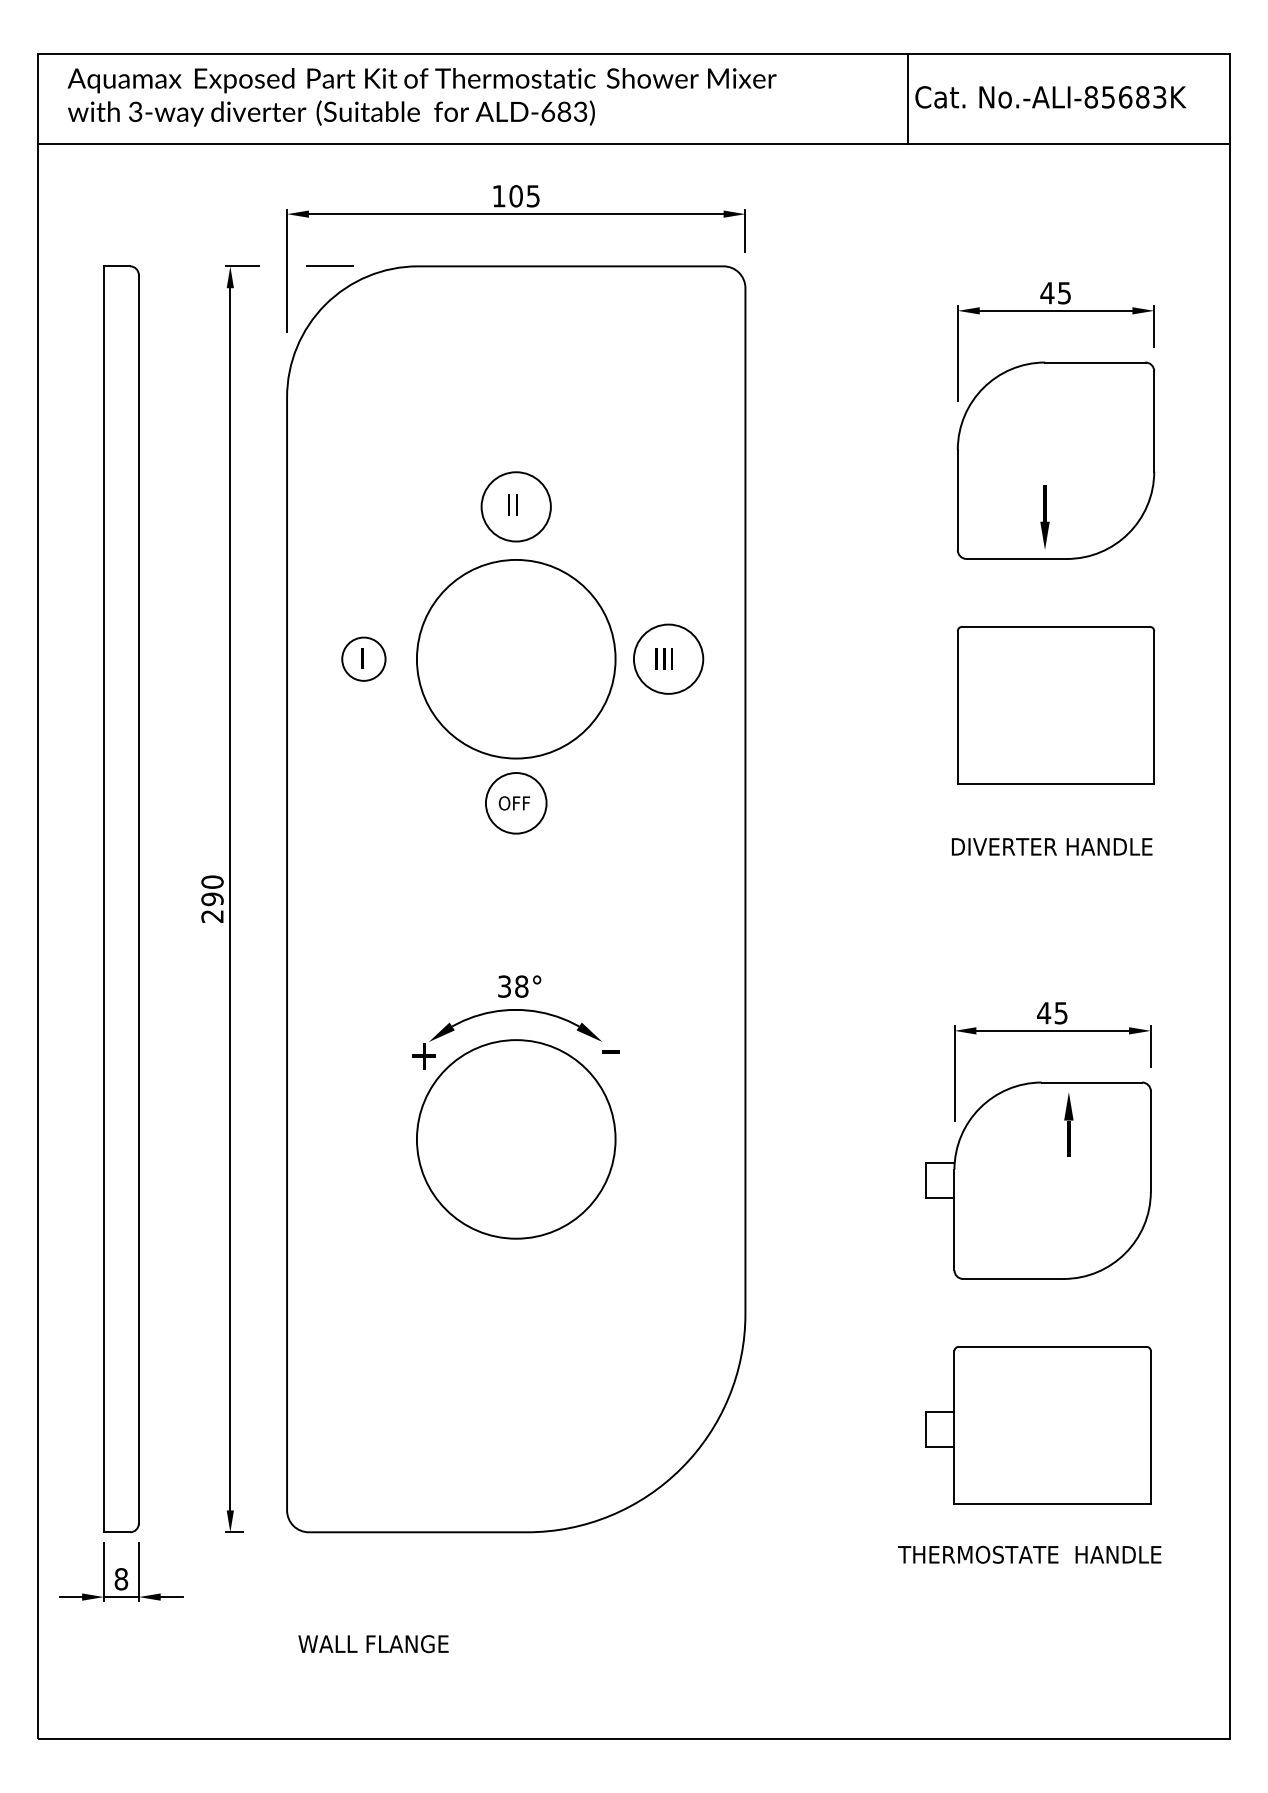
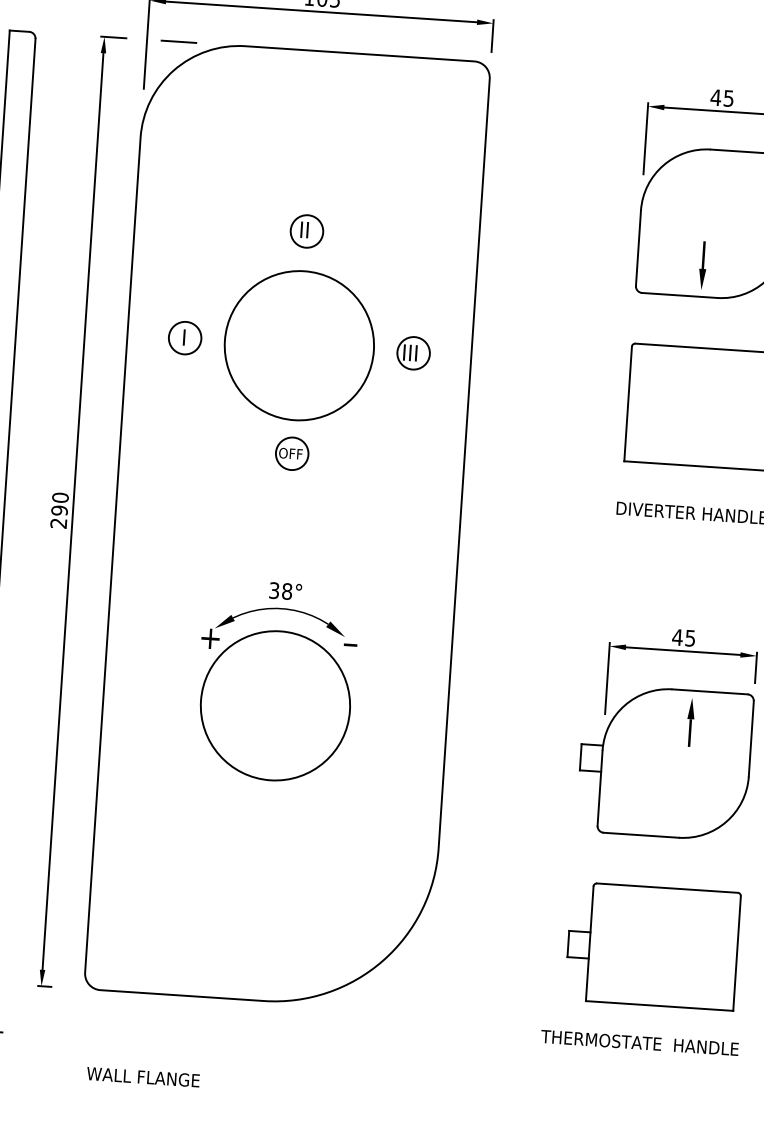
circle: (515, 506) -> (306, 231), size x0.62
circle: (668, 658) -> (413, 352), size x0.62
circle: (515, 802) -> (291, 453), size x0.71

